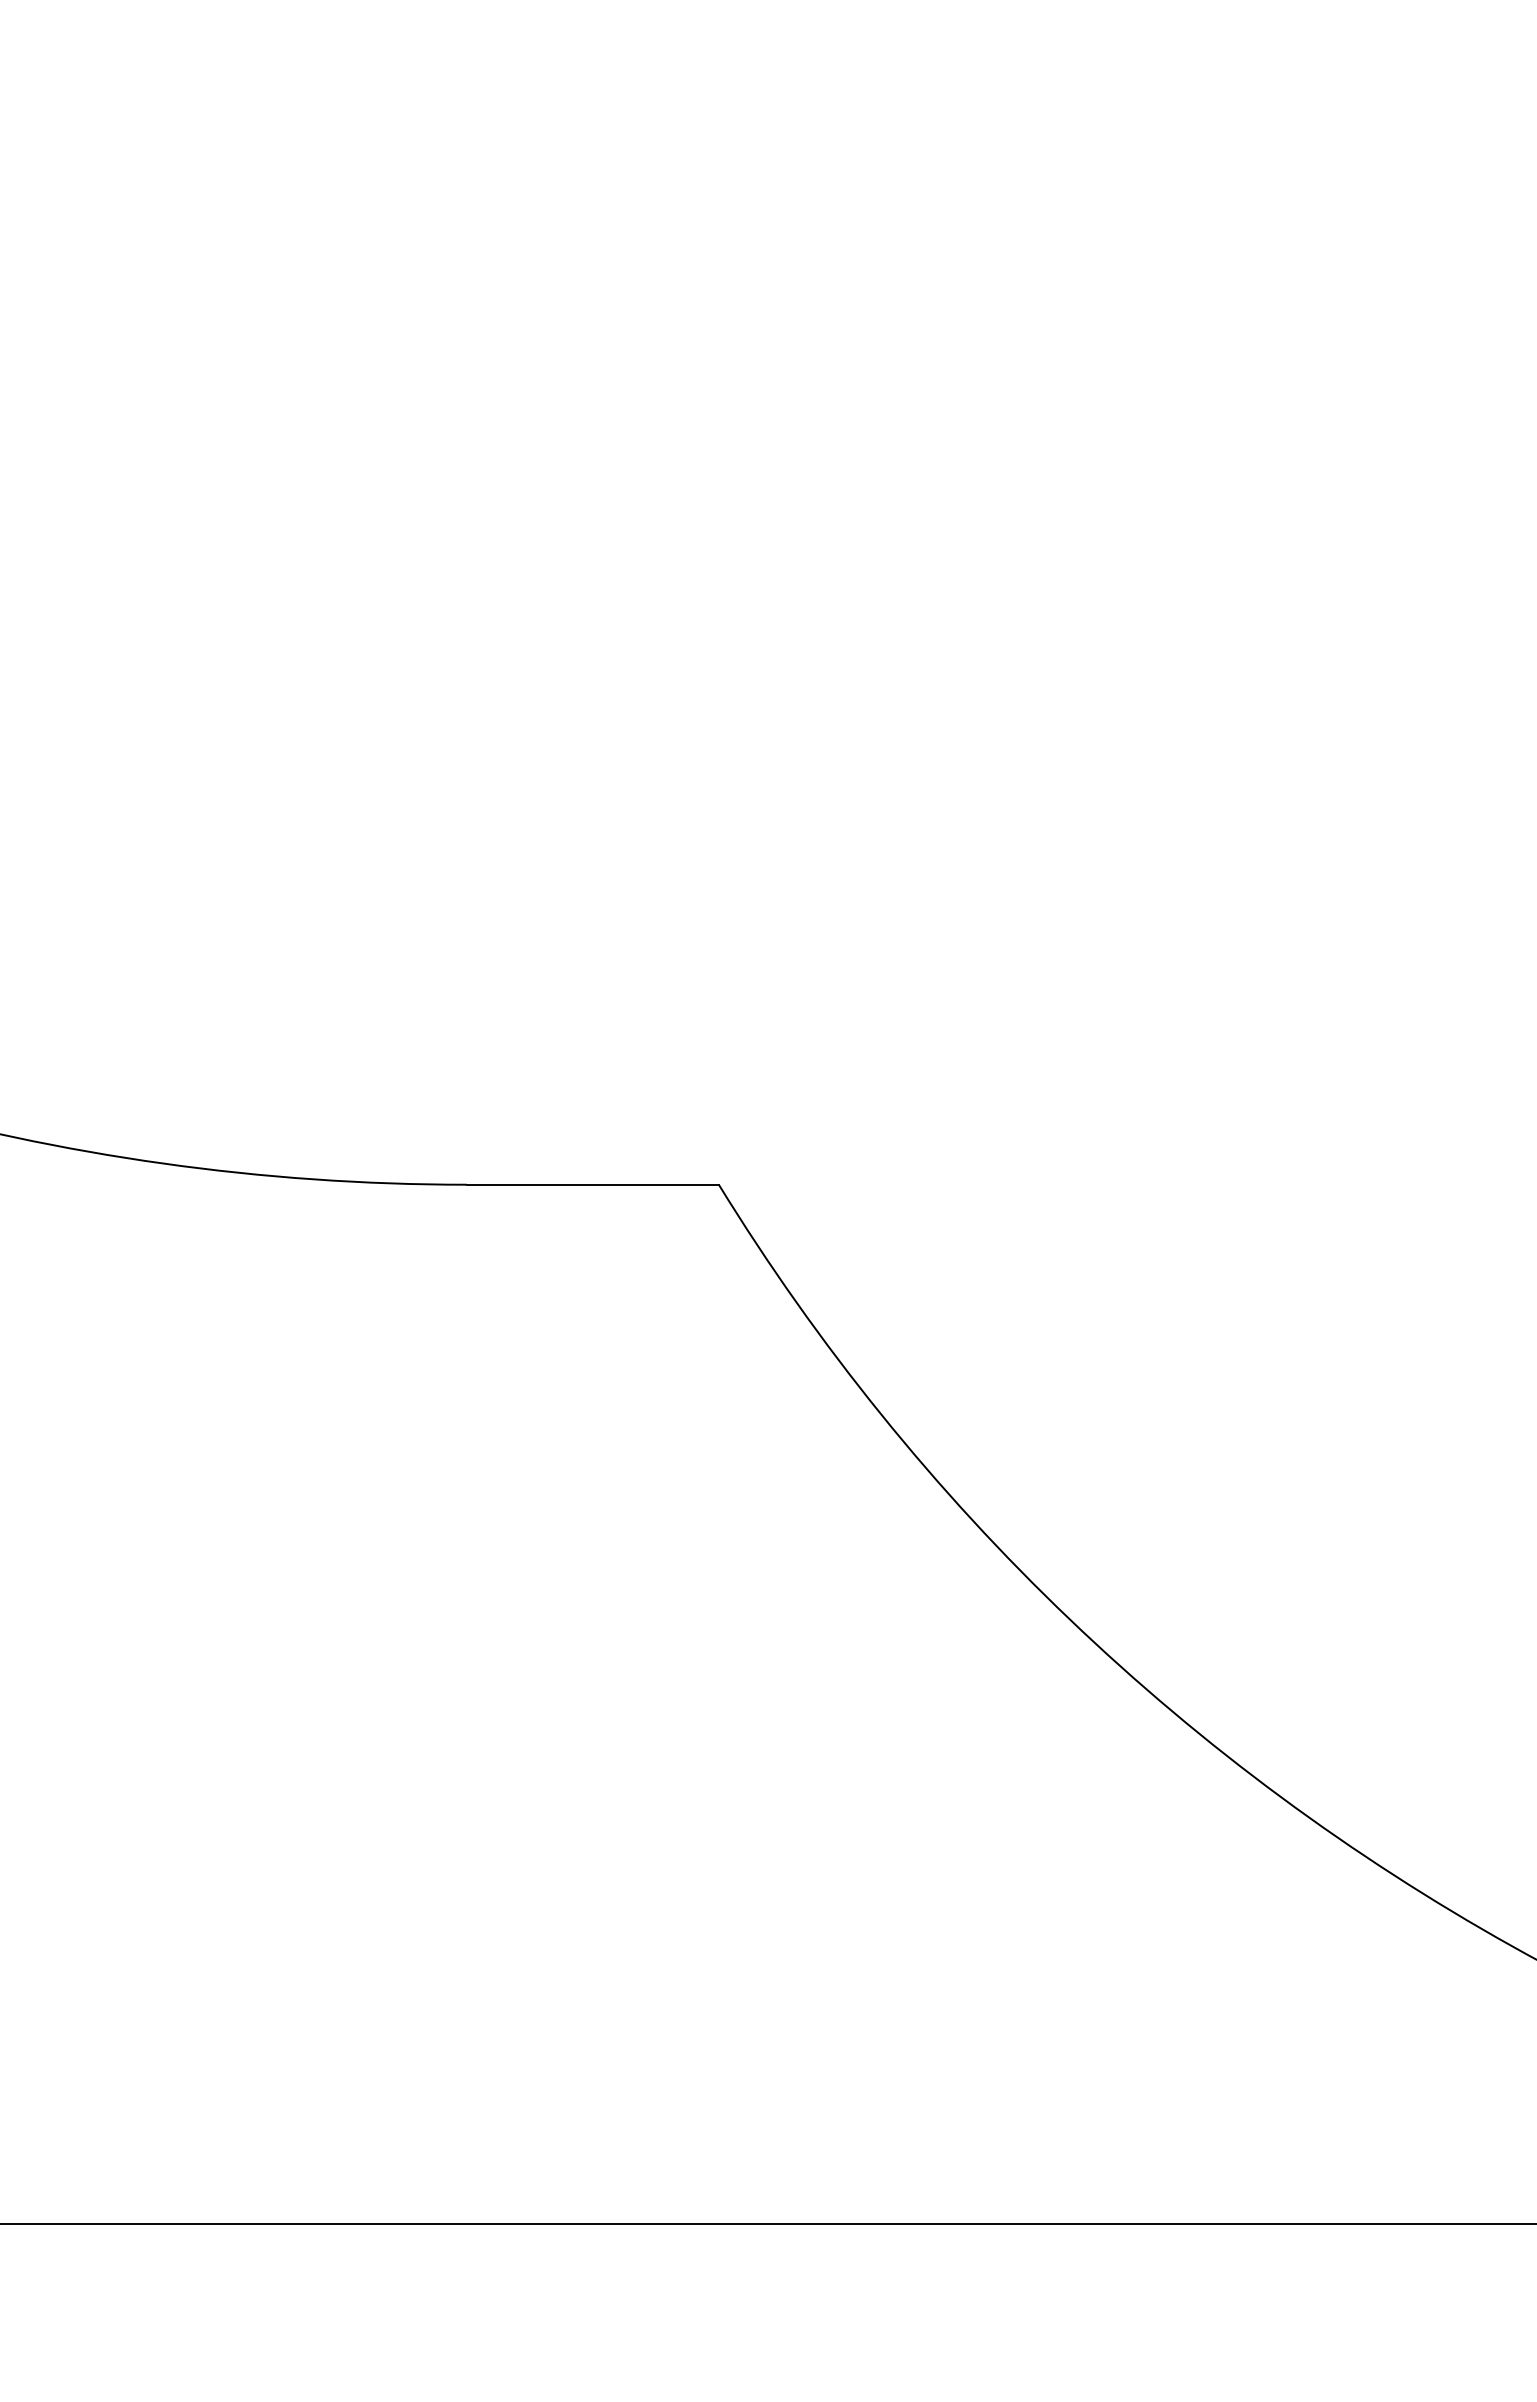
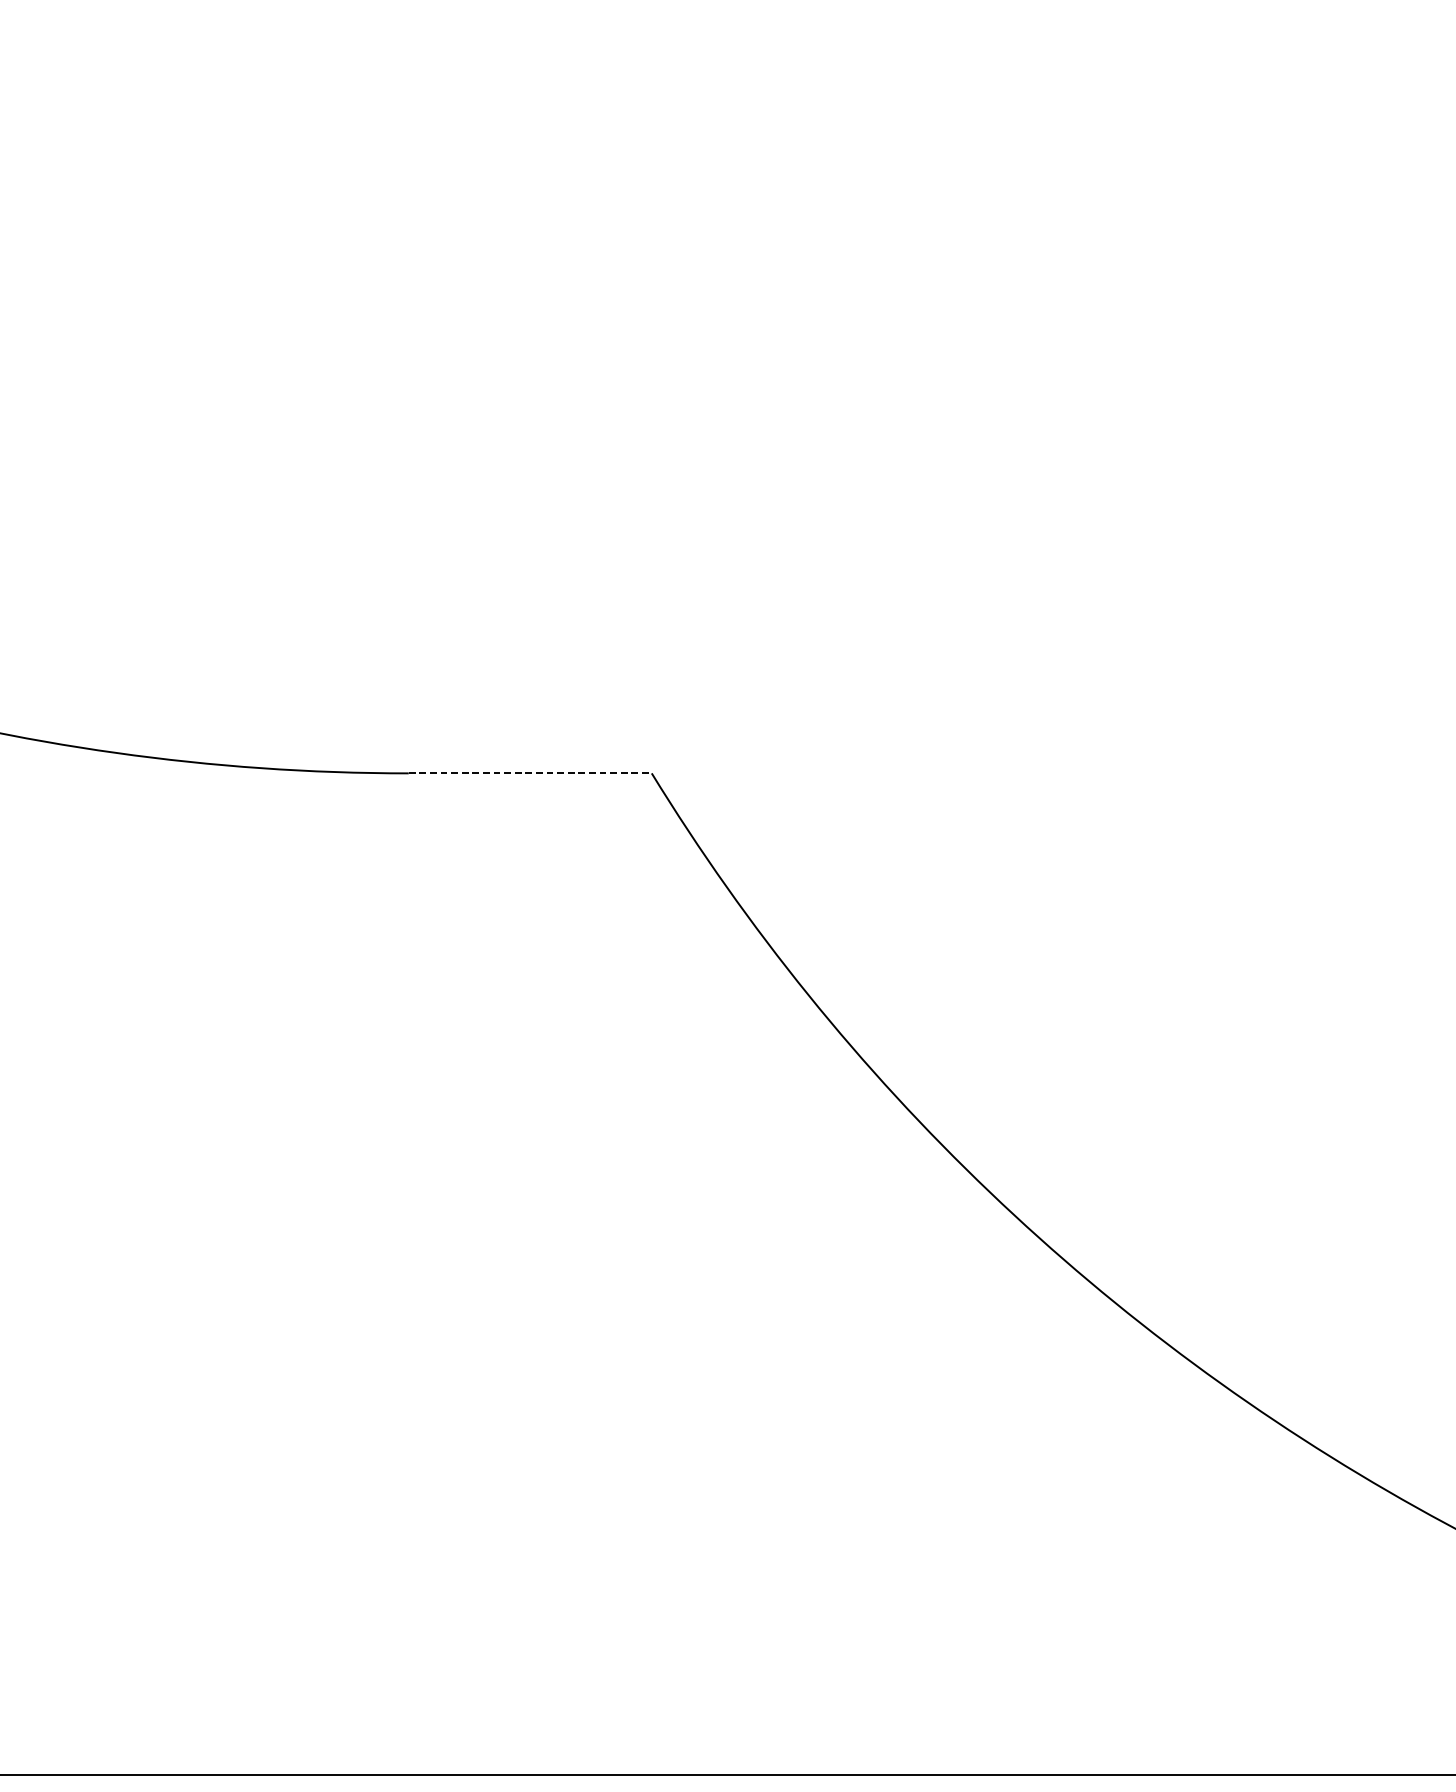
line: (593, 1184) -> (530, 773), solid -> dashed

